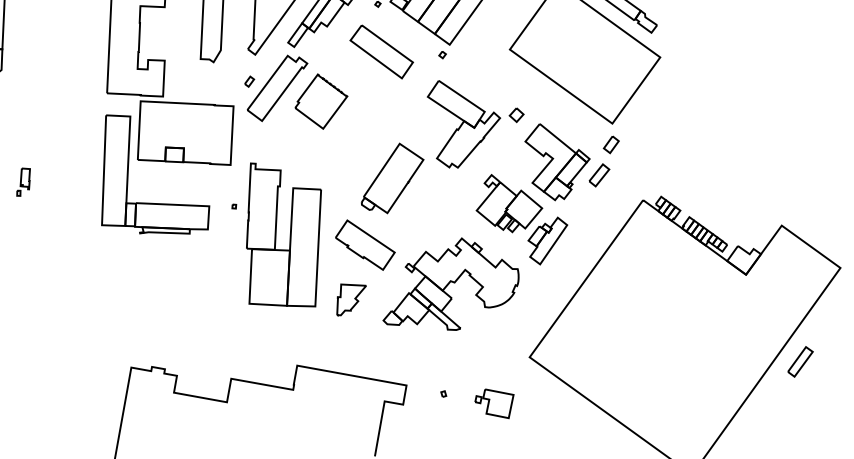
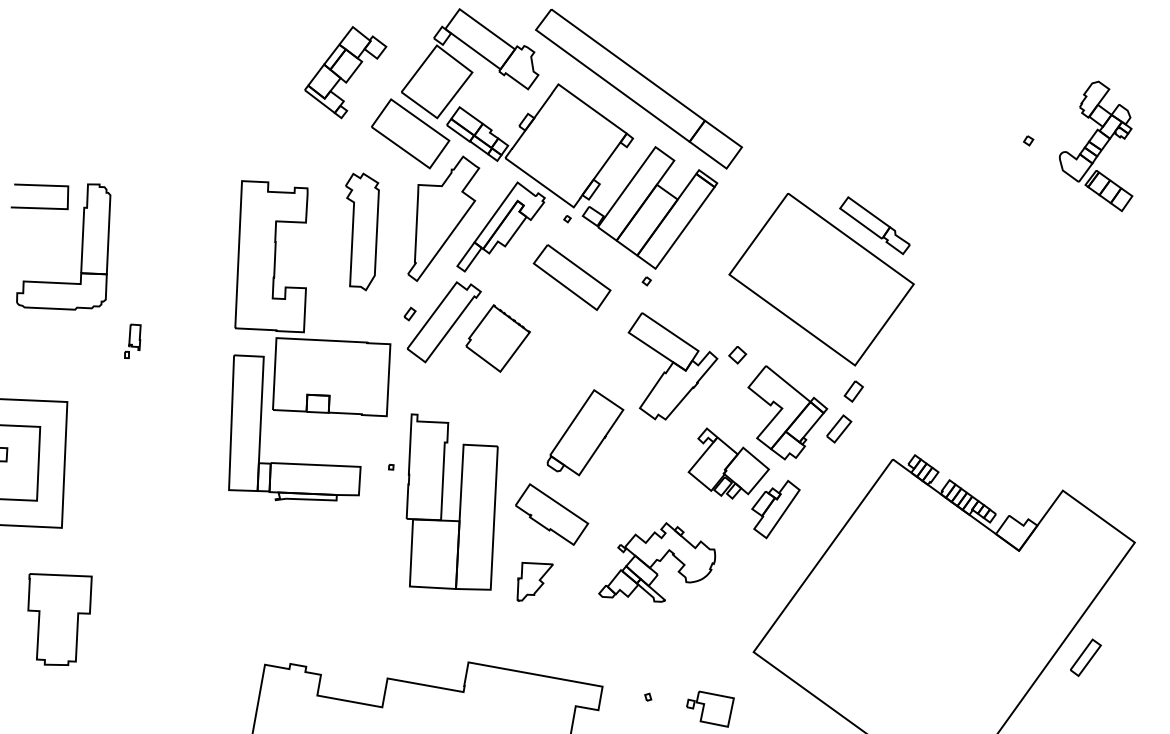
part: (23, 181) -> (132, 340), moved
part: (450, 284) -> (656, 562), size x0.7

